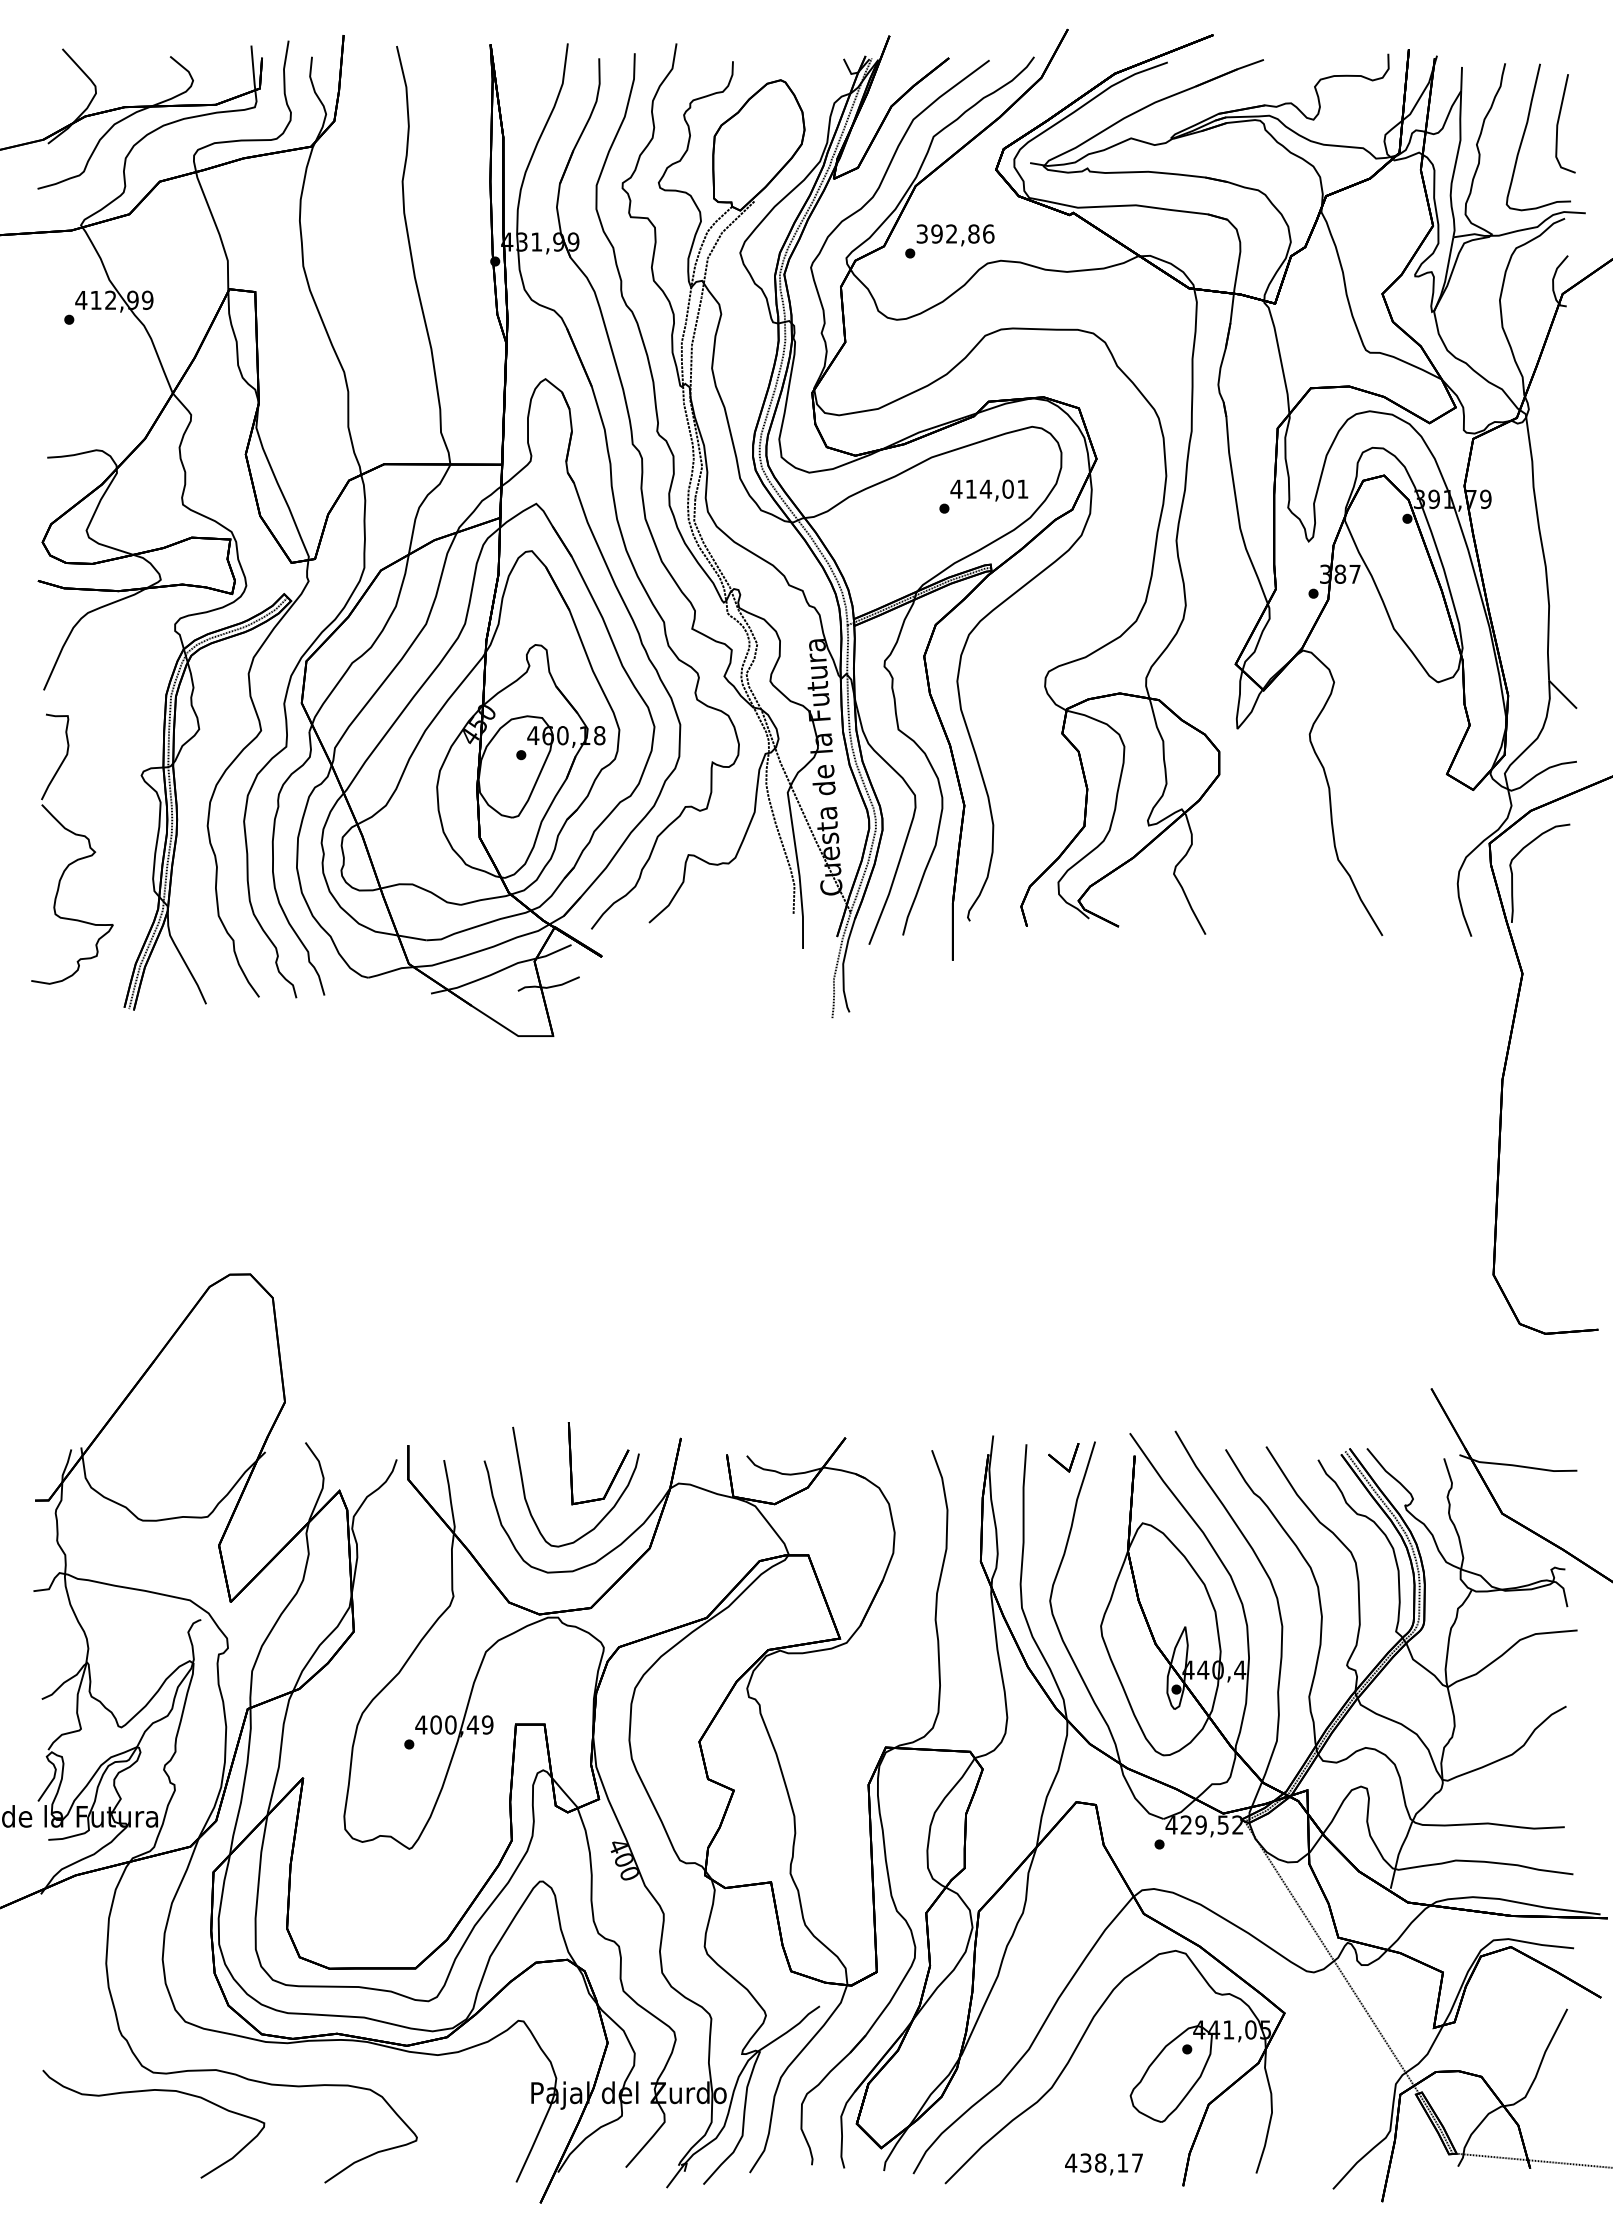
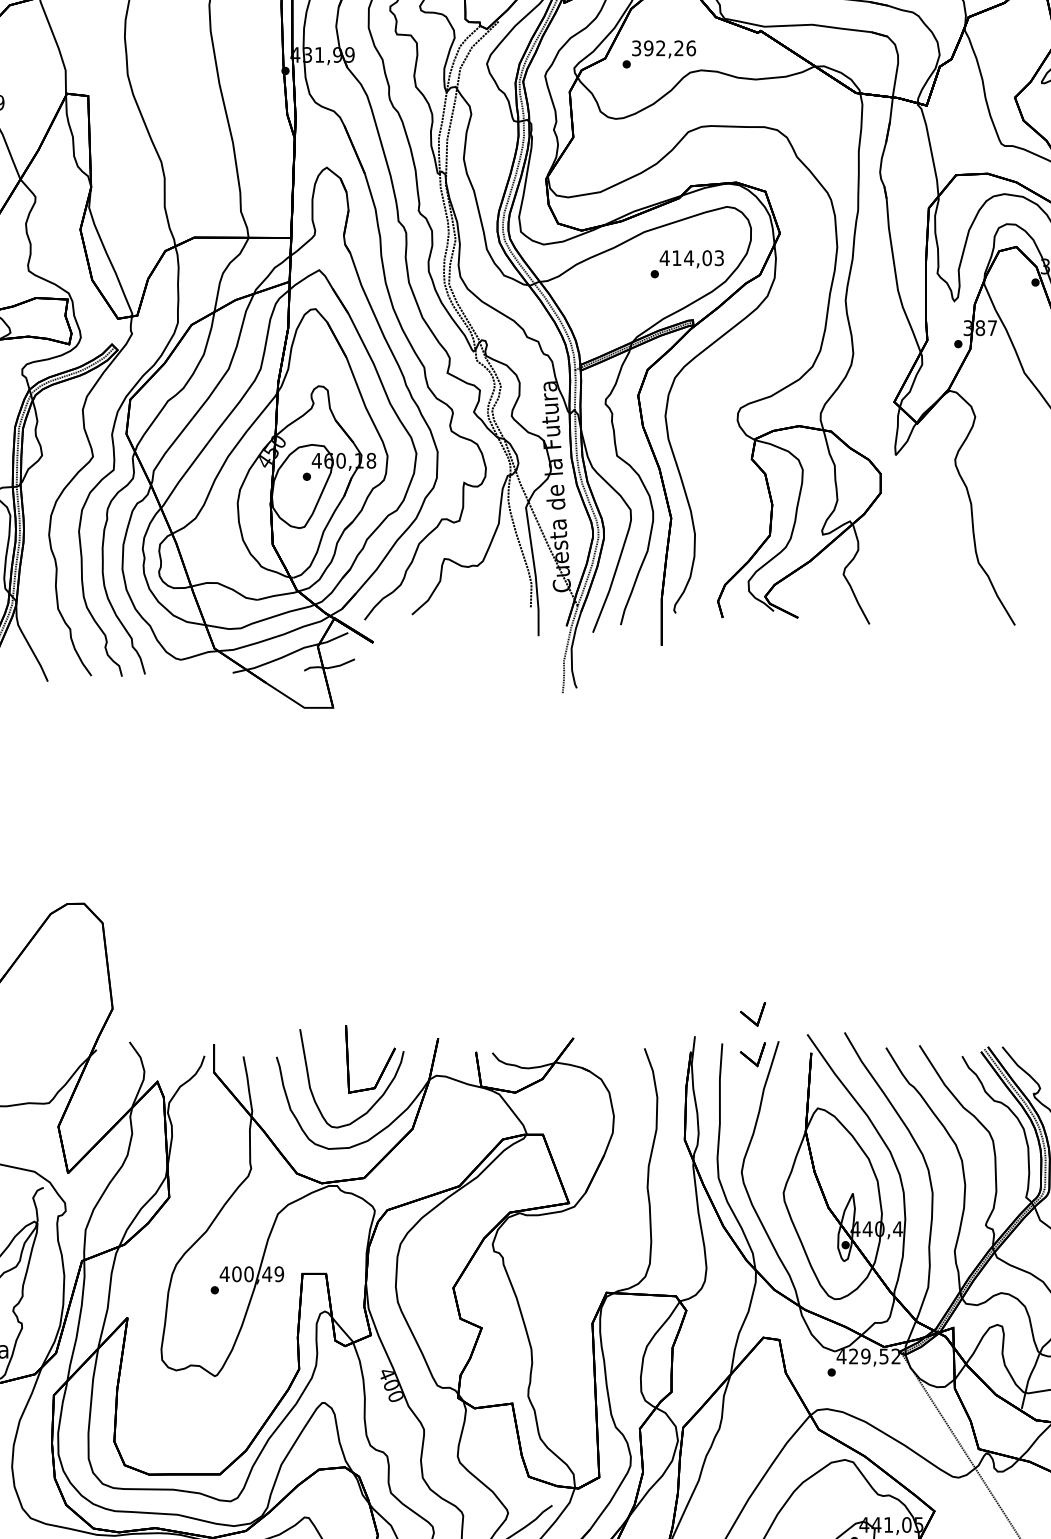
text: (973, 233) -> (678, 47), 392,86 -> 392,26
text: (1022, 488) -> (719, 257), 414,01 -> 414,03
part: (1063, 1408) -> (752, 1014), added

